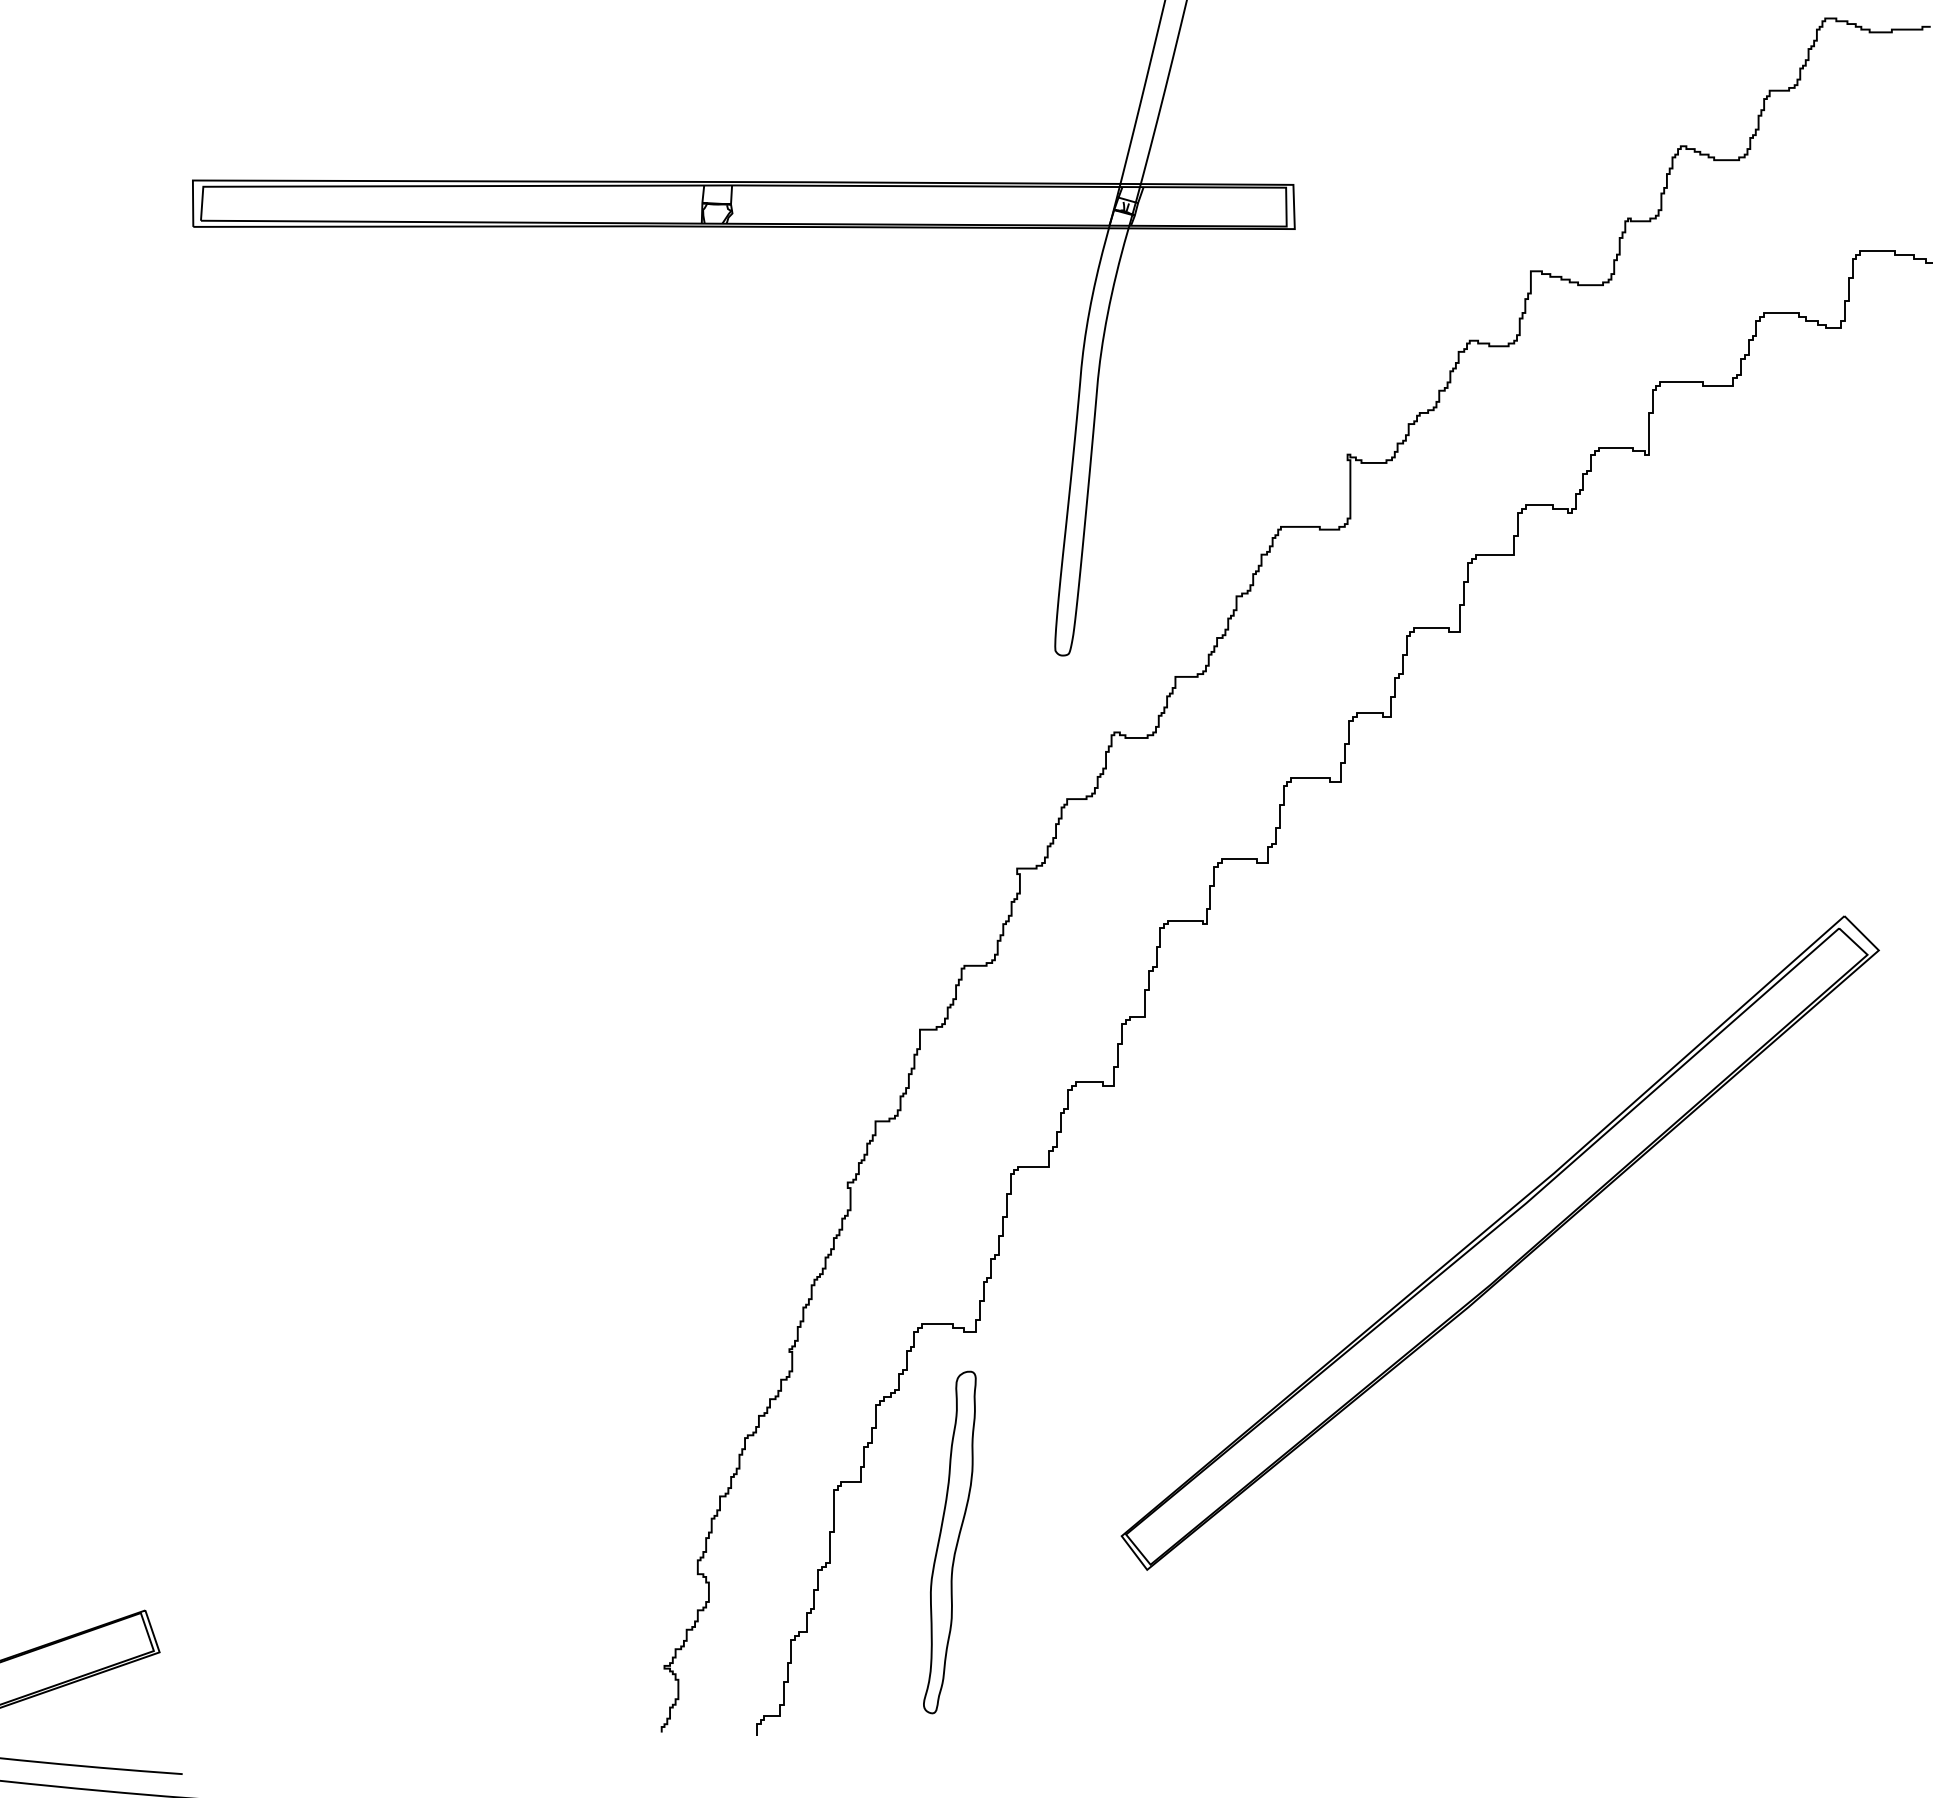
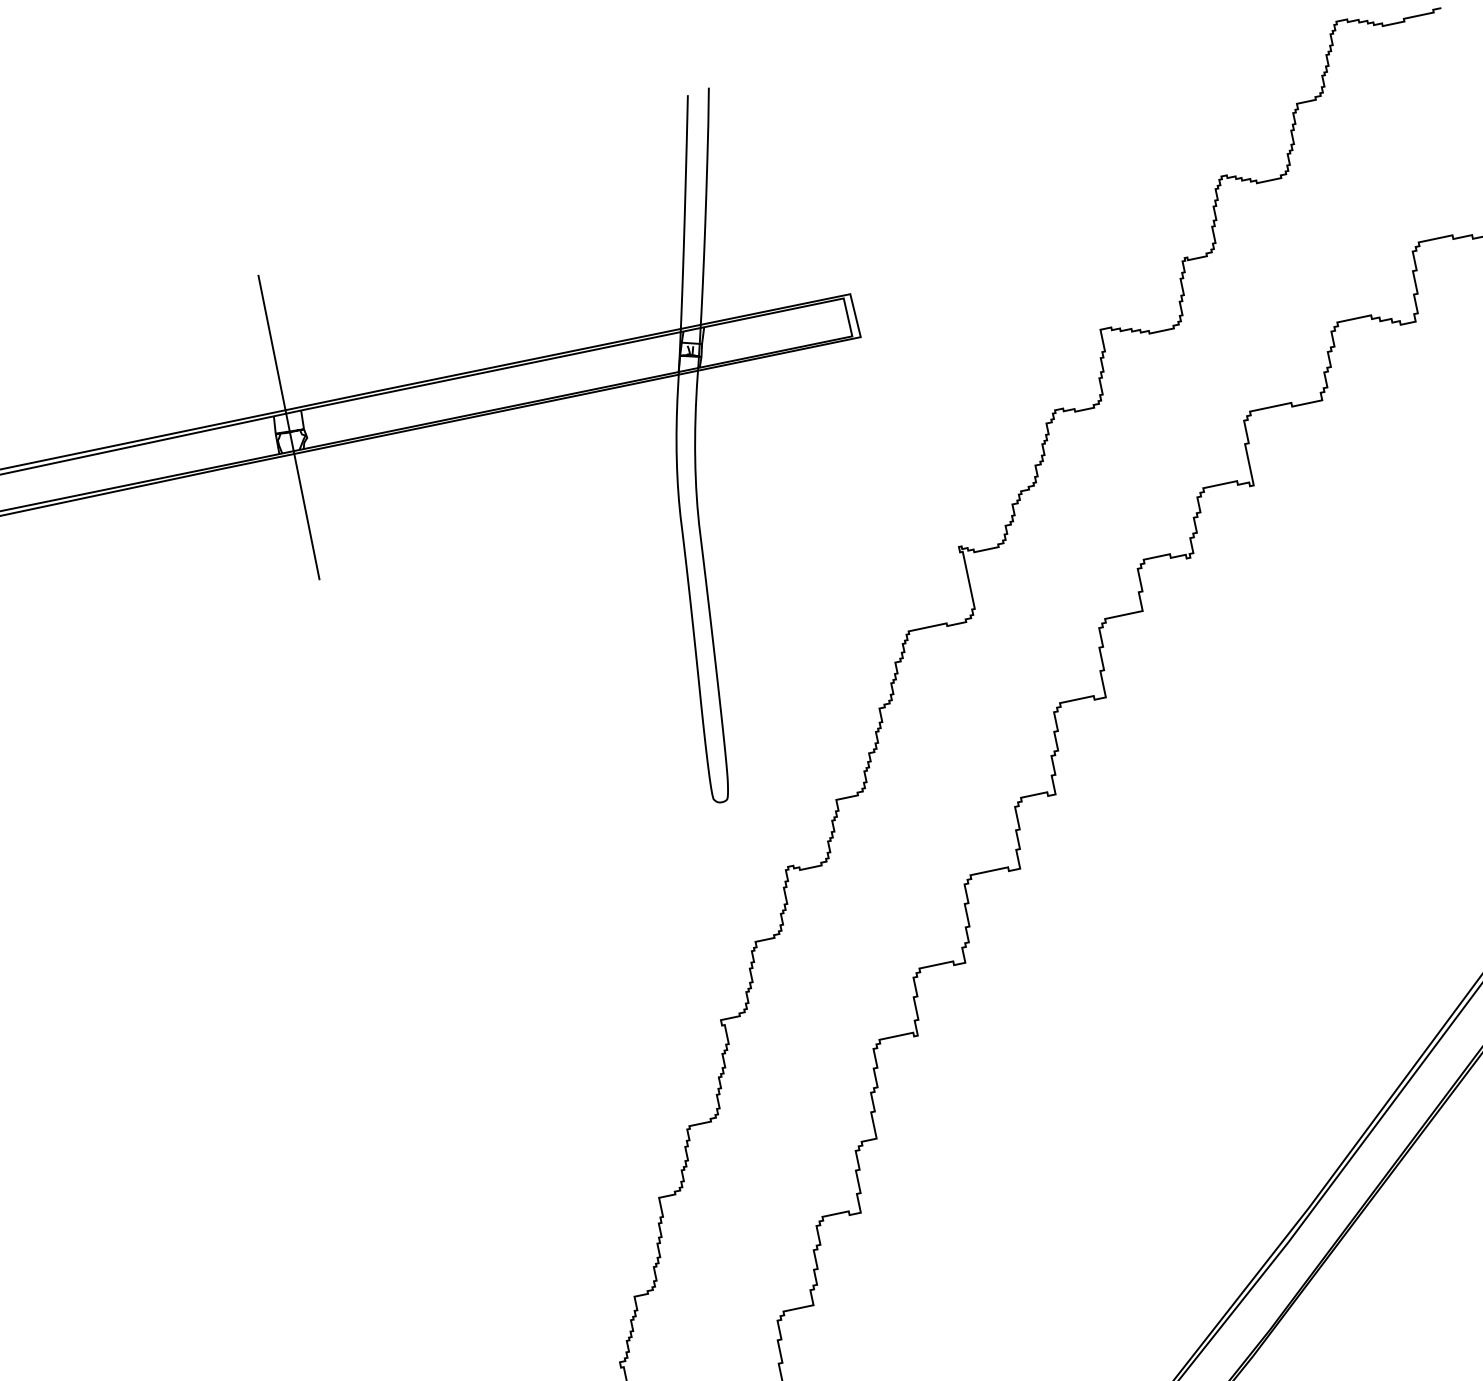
line: (716, 199) -> (288, 427), added

